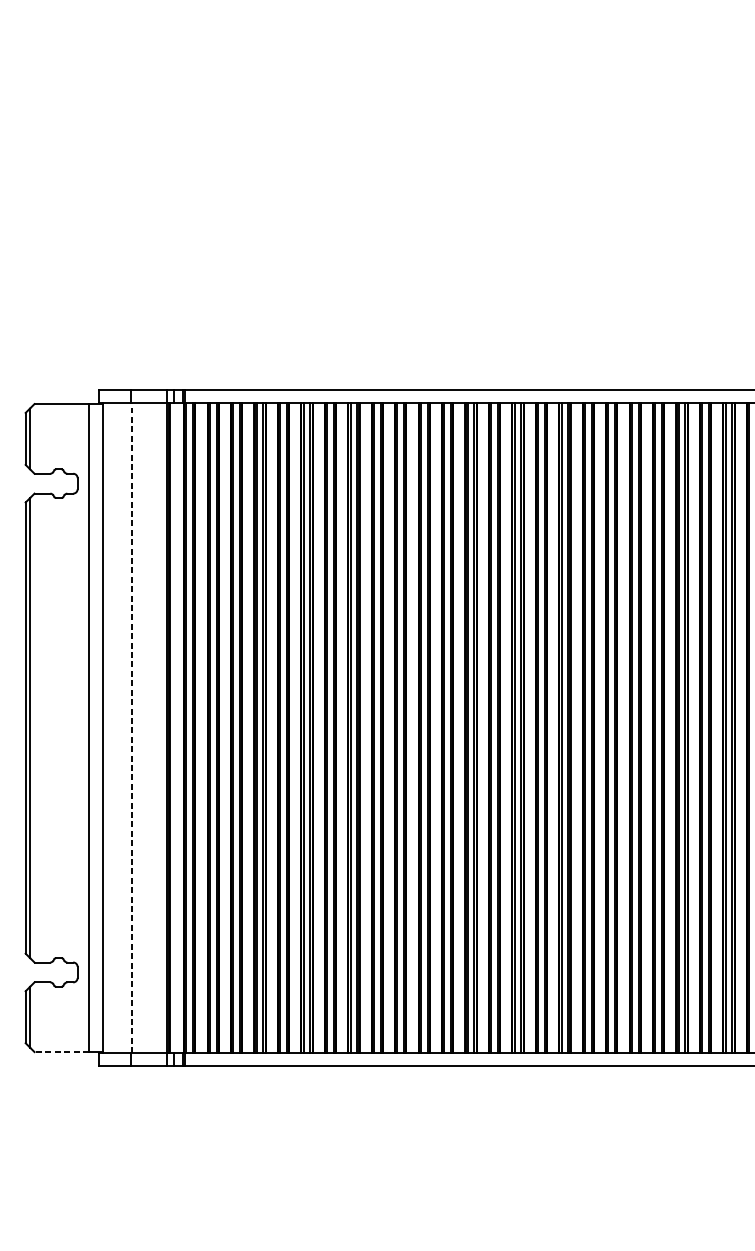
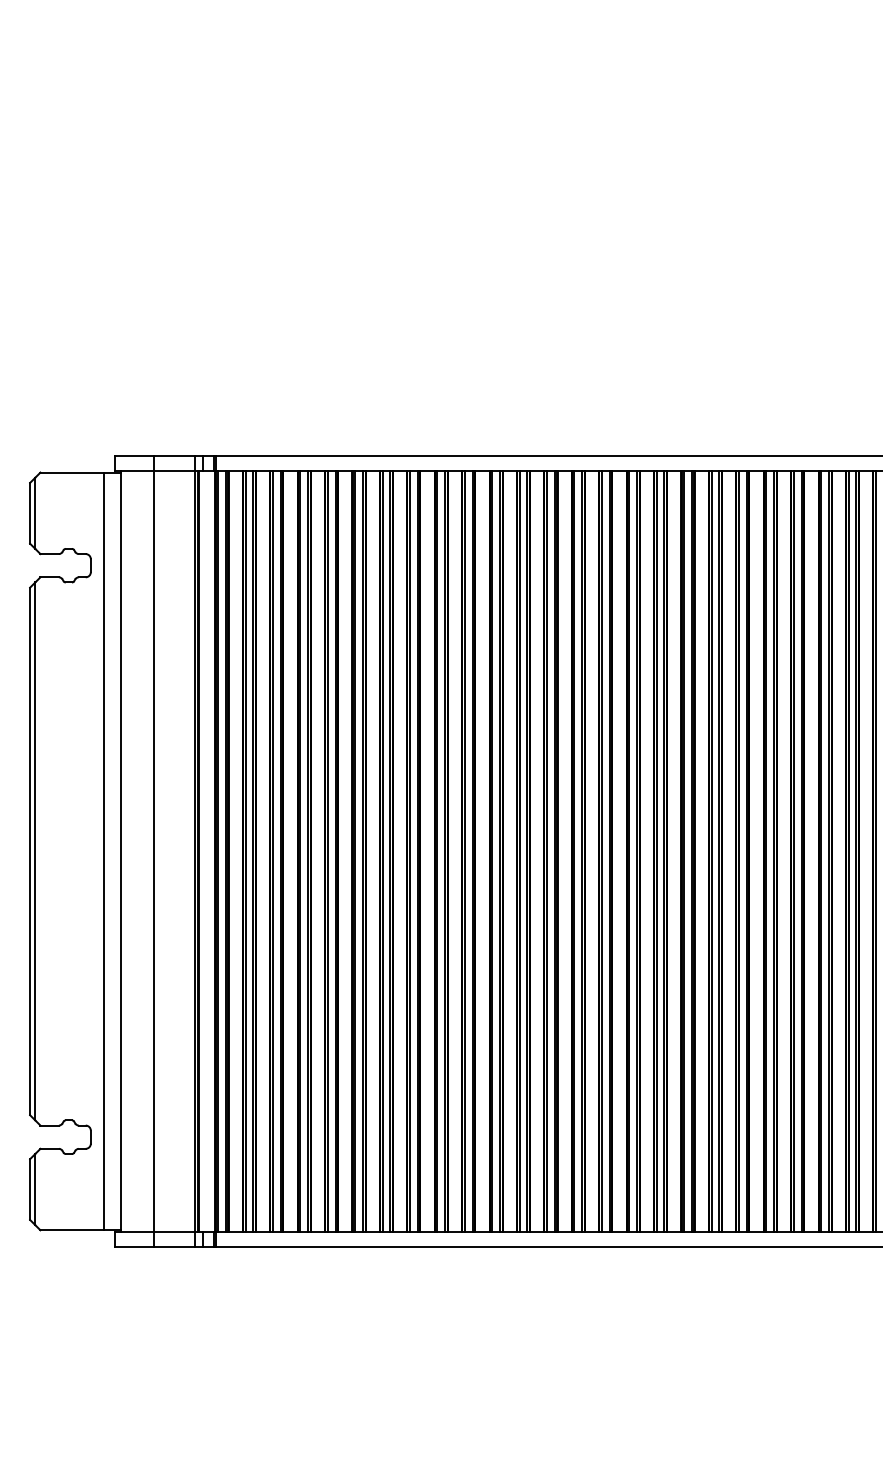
line: (132, 727) -> (154, 850), dashed -> solid
line: (61, 1052) -> (72, 1230), dashed -> solid

